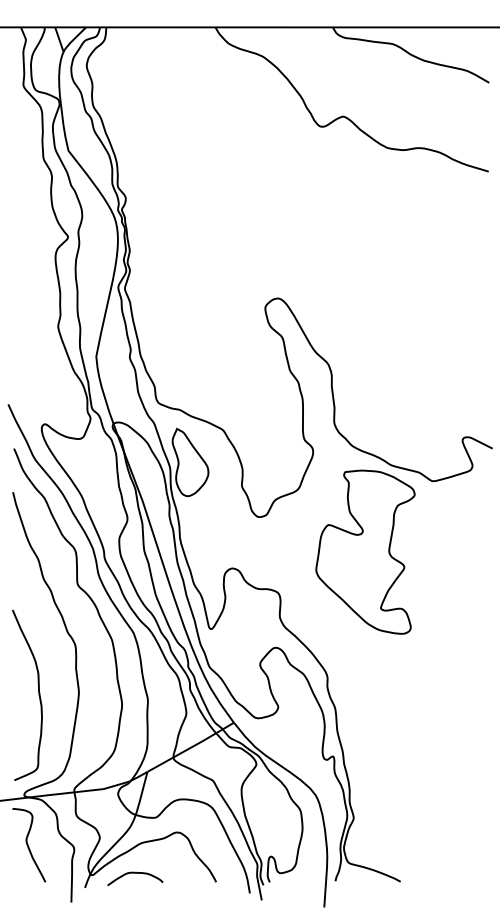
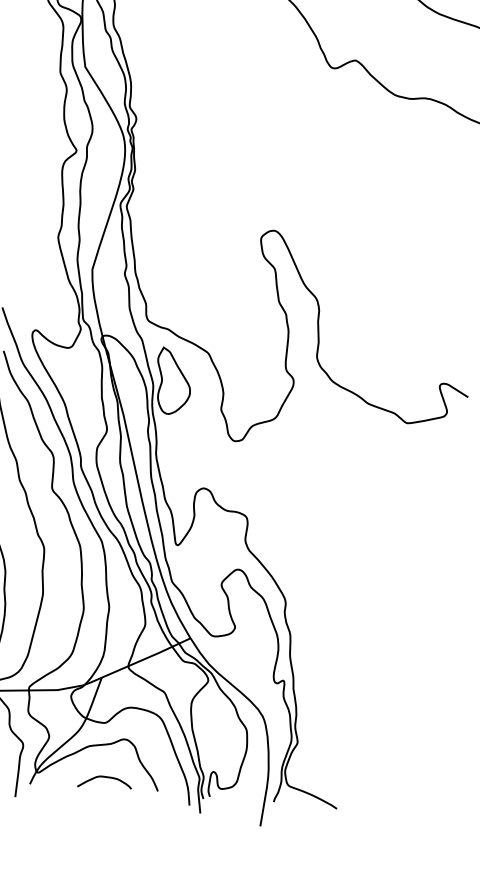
part: (365, 551) -> (334, 484), removed
curve: (135, 873) -> (105, 777), moved

